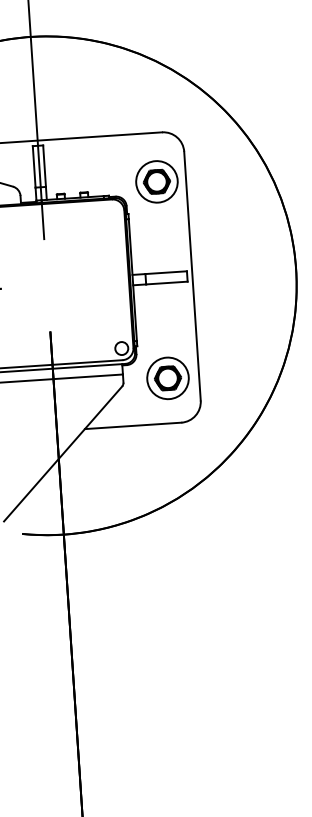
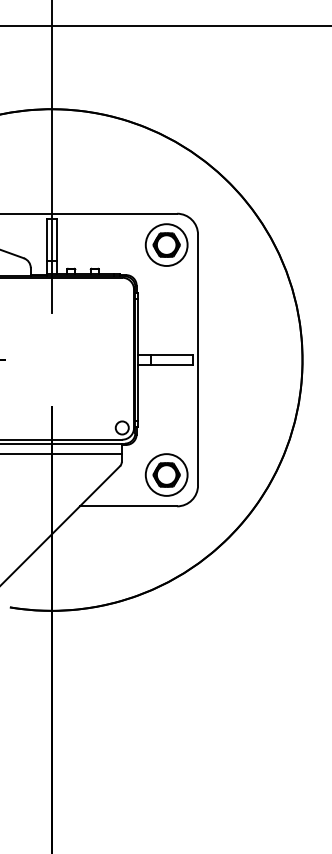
part: (156, 181) -> (166, 244), moved
part: (167, 377) -> (166, 474), moved

